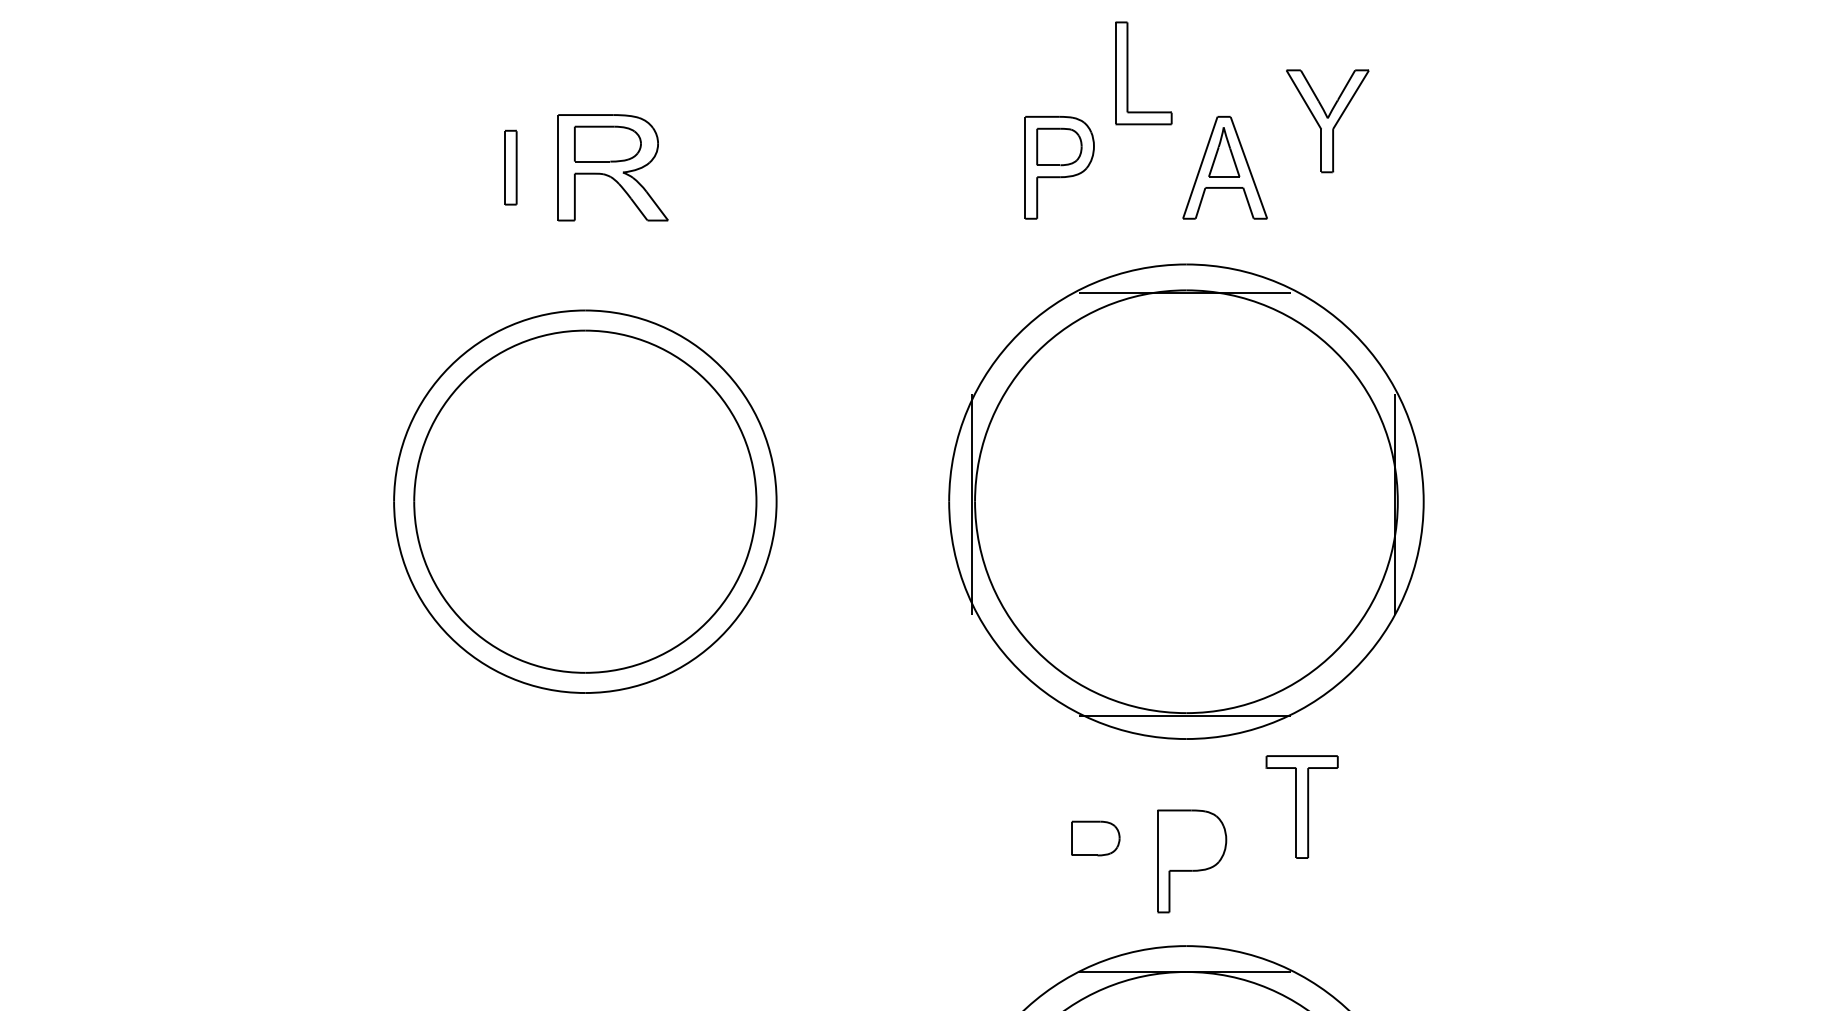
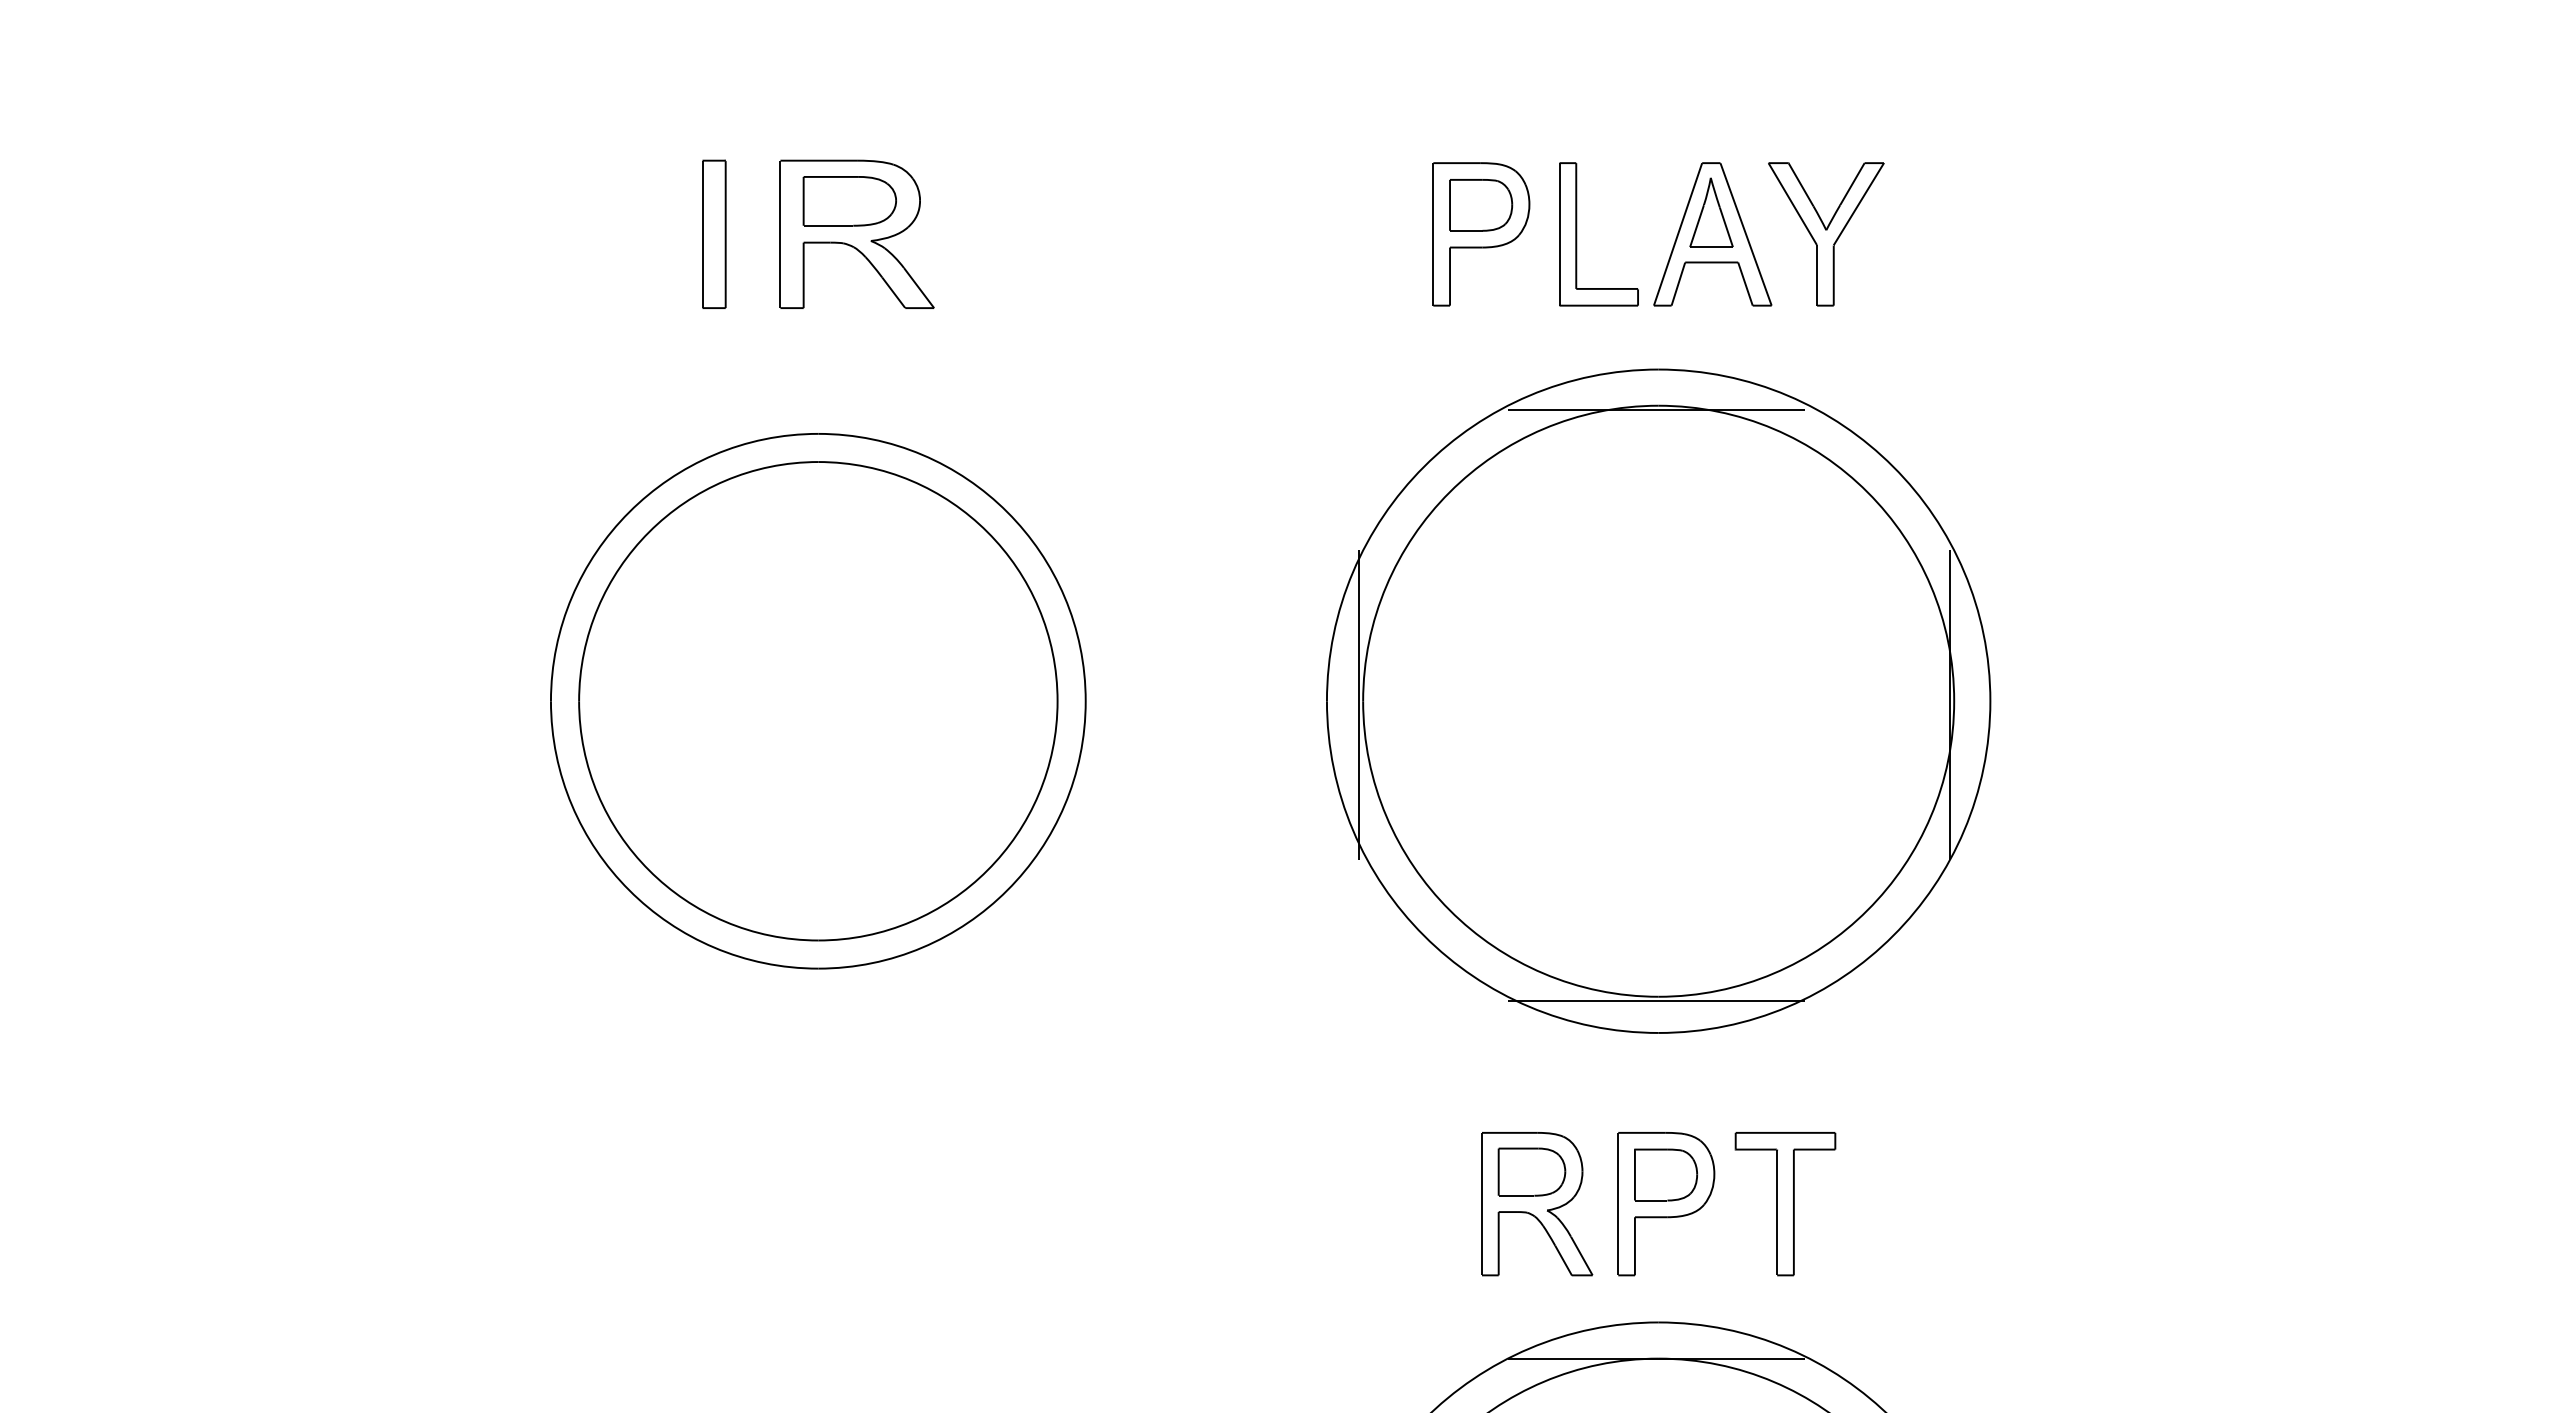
part: (1128, 73) -> (1577, 234), moved
part: (1327, 121) -> (1826, 234), moved
part: (511, 167) -> (714, 233), size x1.43
part: (1302, 807) -> (1785, 1204), moved
part: (1192, 840) -> (1666, 1174), added
part: (1099, 861) -> (1537, 1204), added

